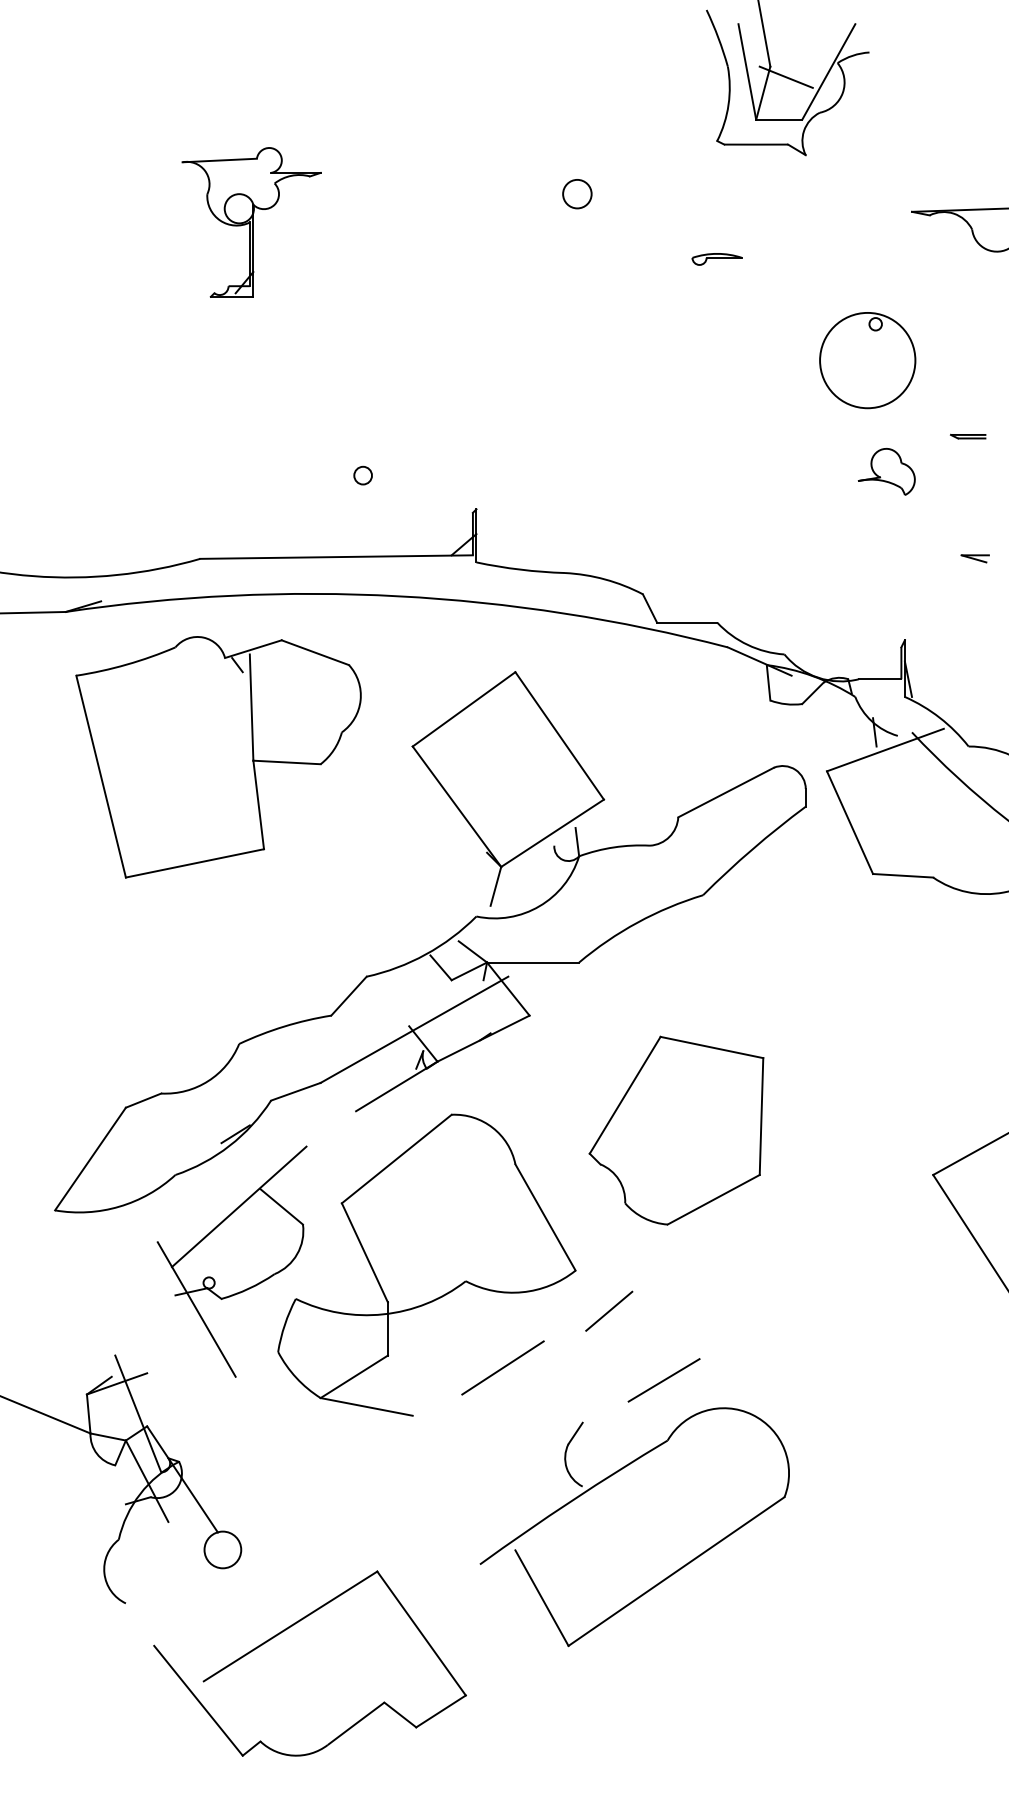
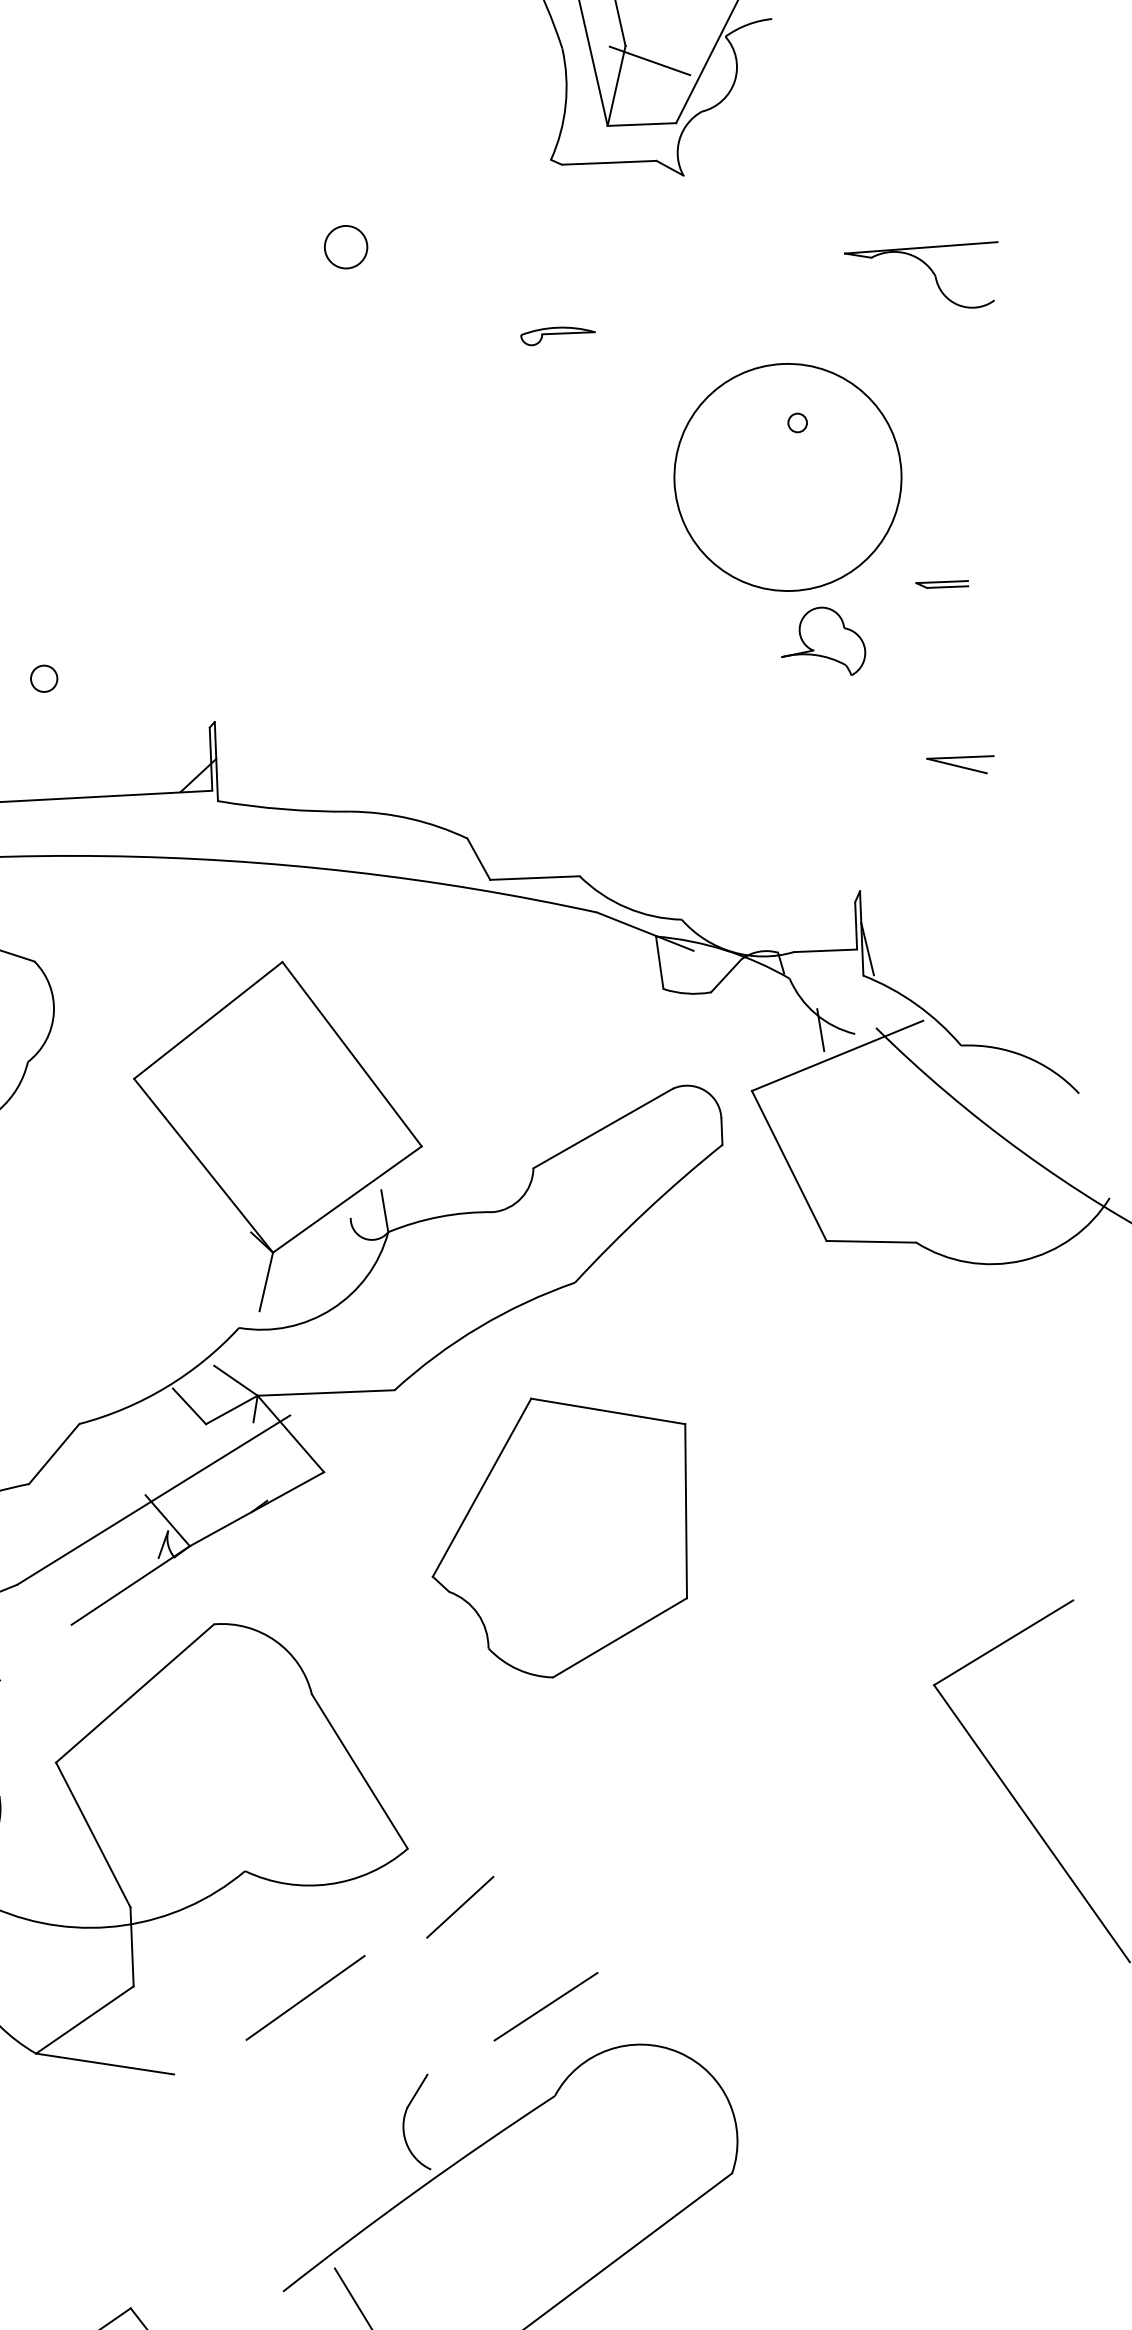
circle: (867, 360) -> (787, 477), size x1.6
part: (974, 558) -> (958, 765), size x1.6
part: (676, 1130) -> (560, 1537), moved

